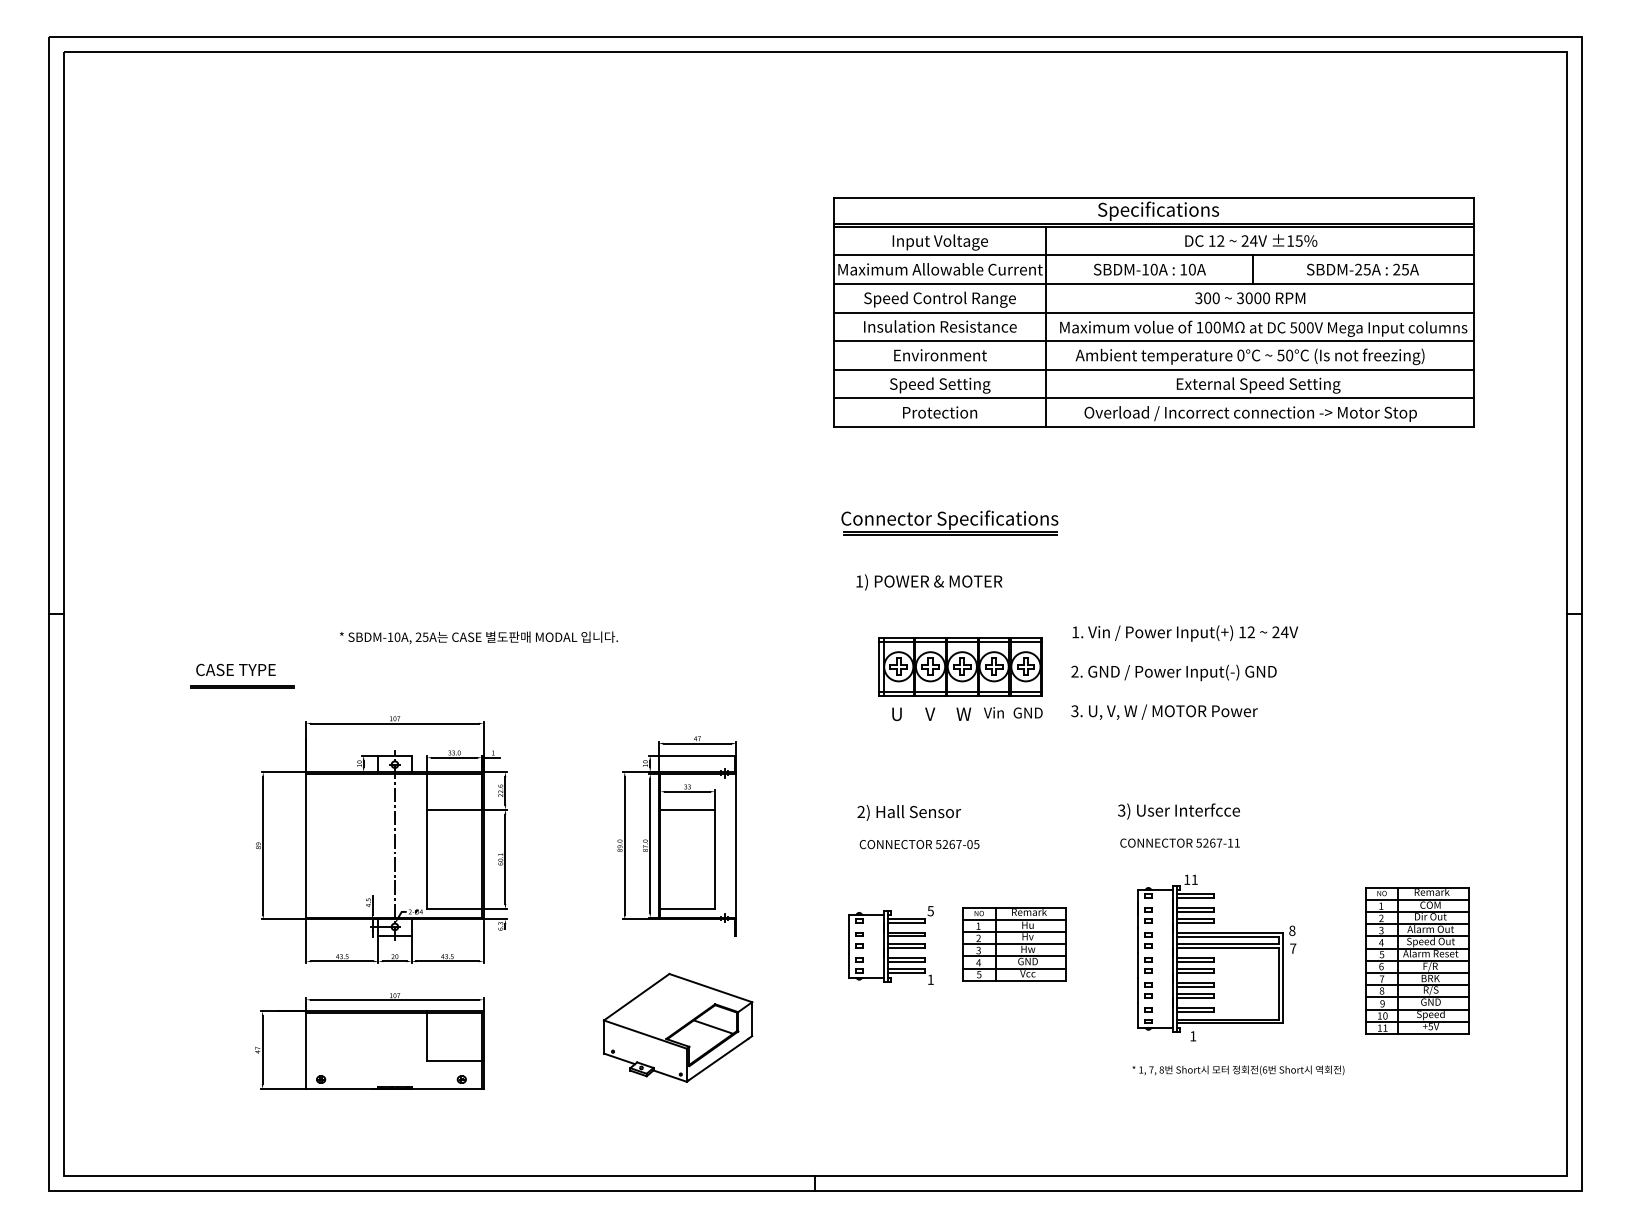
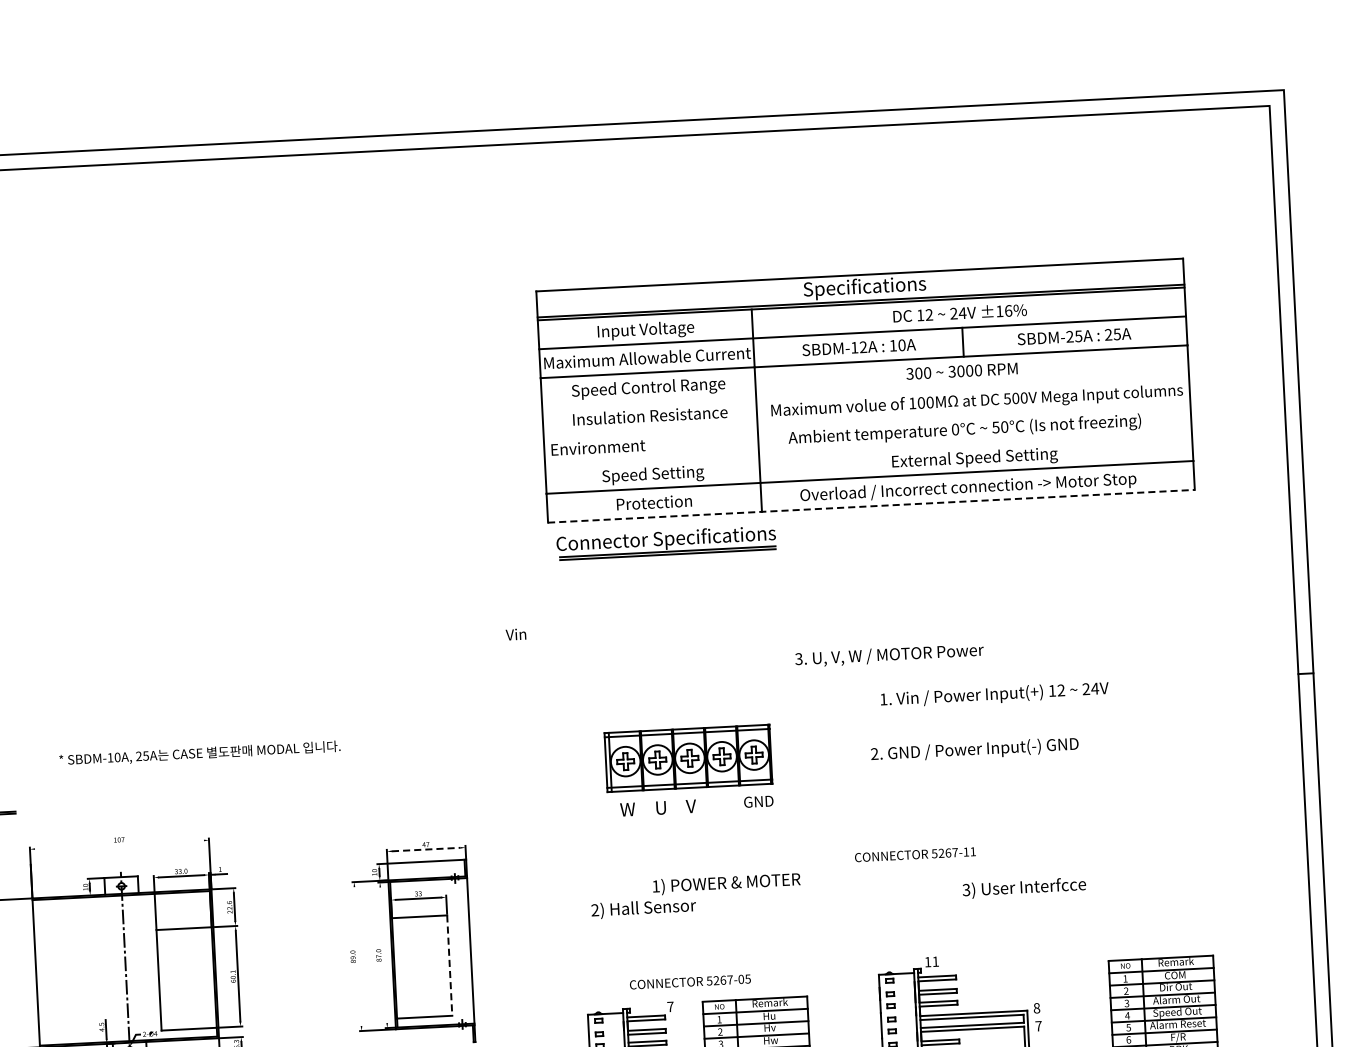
text: (1298, 240) -> (1007, 310), ±15% -> ±16%
text: (1153, 269) -> (862, 347), SBDM-10A -> SBDM-12A
line: (1154, 312) -> (865, 390), removed
line: (1154, 341) -> (867, 419), removed
text: (940, 355) -> (598, 447), moved
line: (1154, 369) -> (868, 448), removed
line: (1154, 427) -> (871, 506), solid -> dashed
part: (949, 522) -> (665, 542), moved
text: (929, 582) -> (726, 883), moved
text: (1185, 633) -> (994, 695), moved
text: (1173, 672) -> (974, 749), moved
text: (1164, 711) -> (889, 654), moved
text: (993, 712) -> (515, 634), moved
text: (963, 713) -> (693, 805), W -> V
text: (898, 714) -> (627, 809), U -> W
text: (930, 714) -> (660, 808), V -> U
line: (394, 723) -> (119, 844), removed
line: (697, 743) -> (426, 849), solid -> dashed
text: (1178, 811) -> (1023, 888), moved
text: (1179, 842) -> (914, 854), moved
text: (919, 844) -> (690, 981), moved
line: (624, 845) -> (357, 956), removed
line: (650, 845) -> (383, 954), removed
line: (714, 859) -> (449, 965), solid -> dashed
text: (930, 911) -> (670, 1007), 5 -> 7

